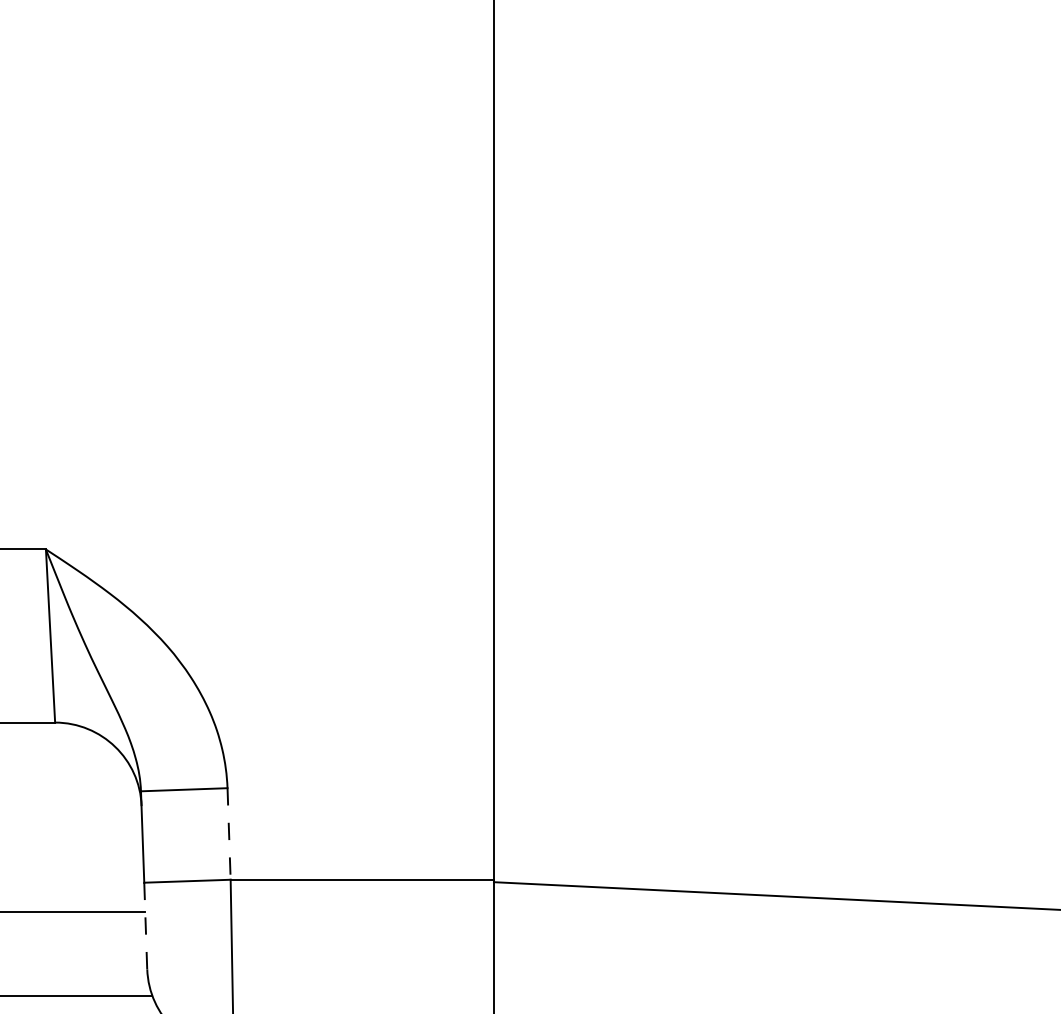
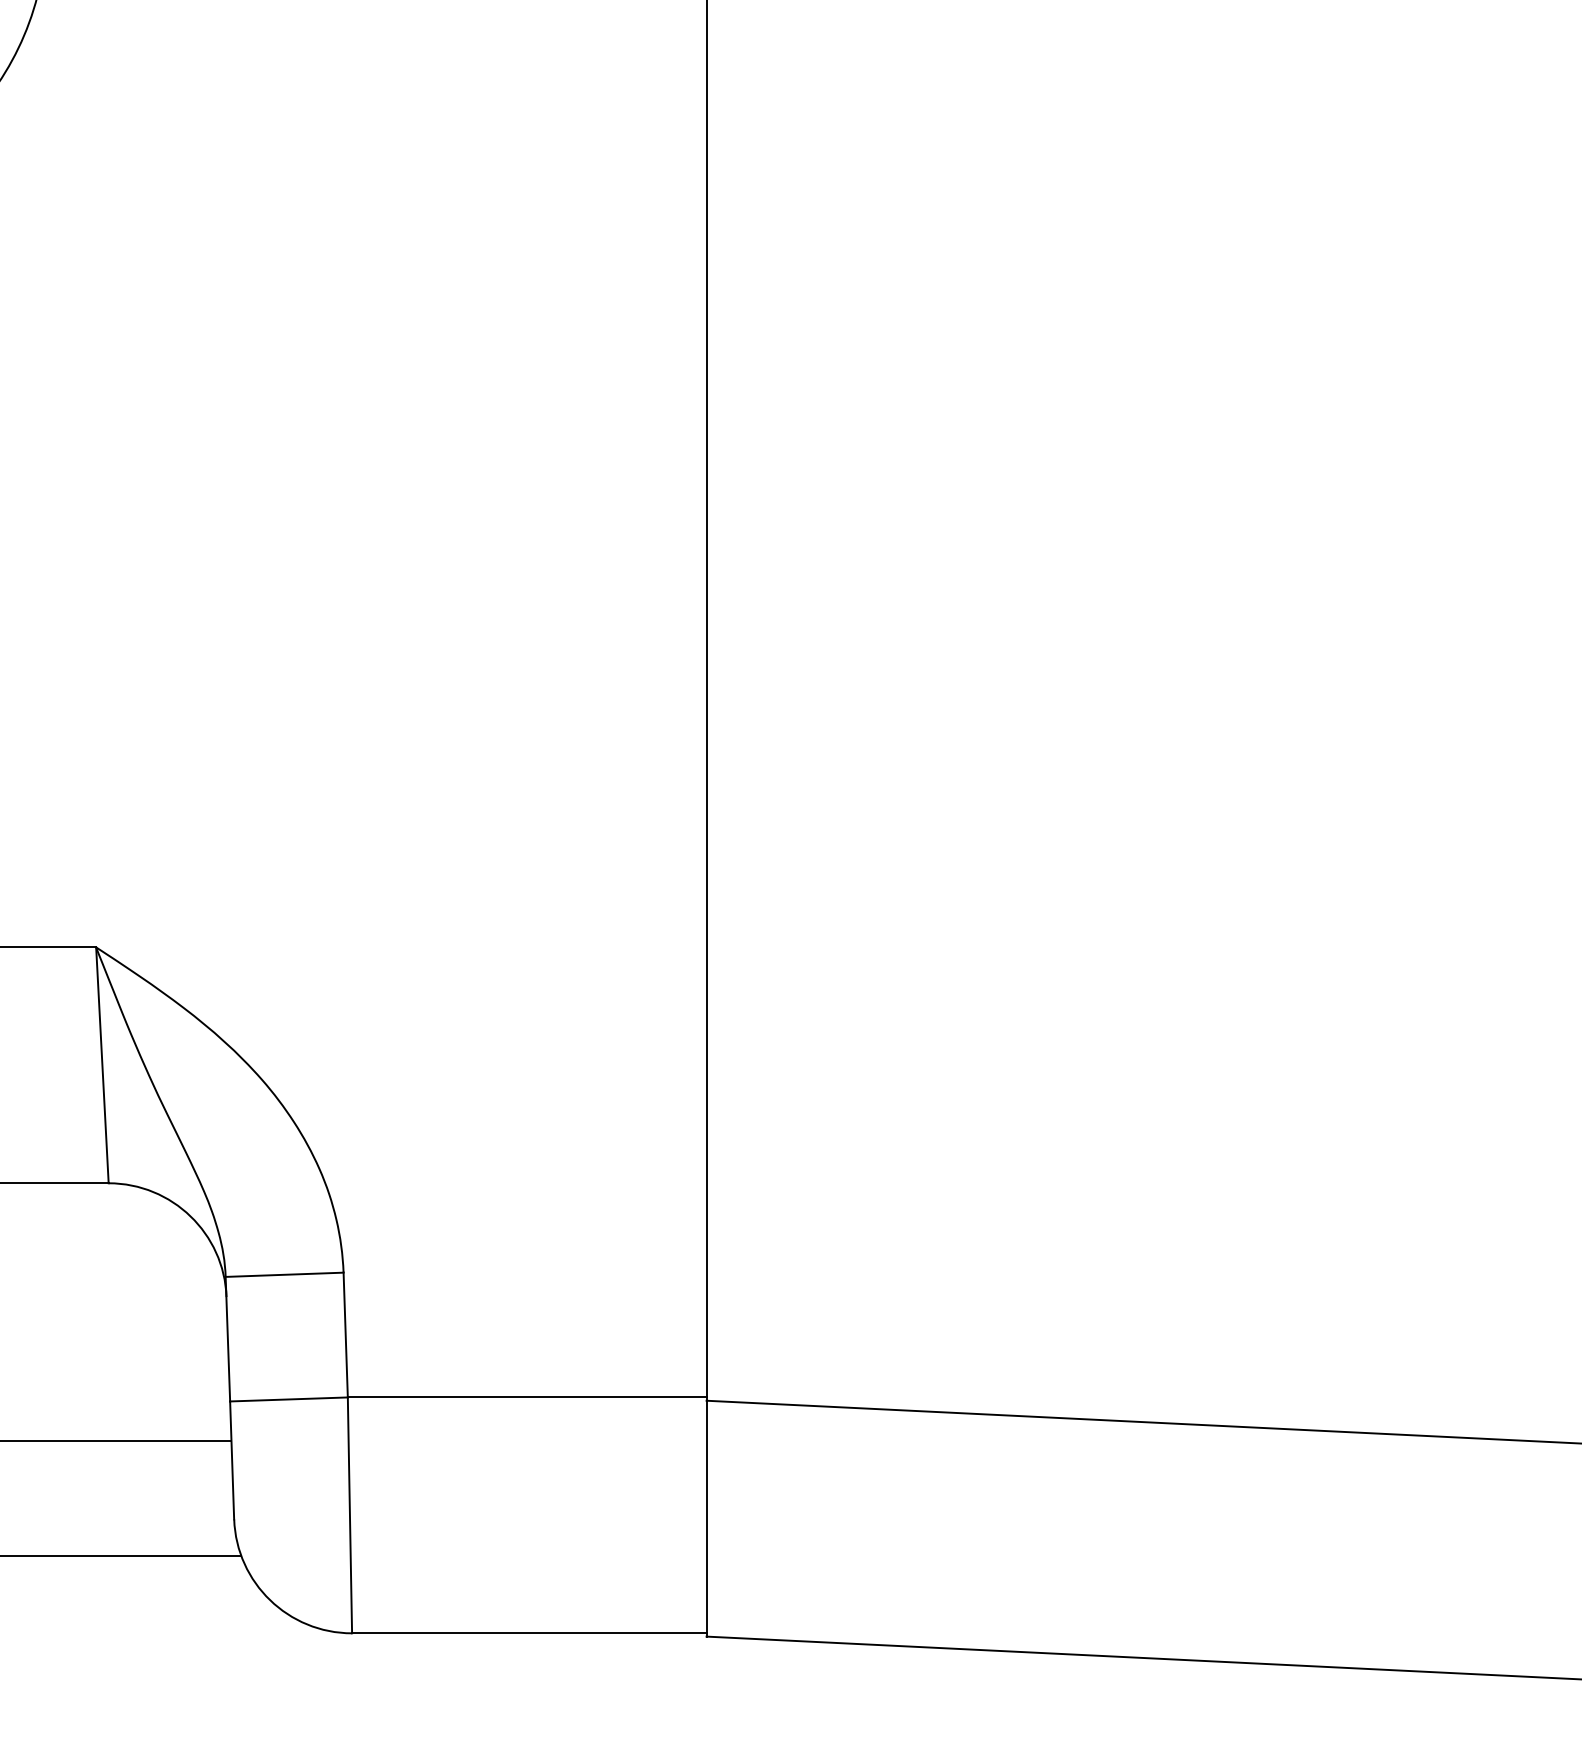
line: (228, 834) -> (345, 1335), dashed -> solid
line: (146, 925) -> (232, 1459), dashed -> solid

